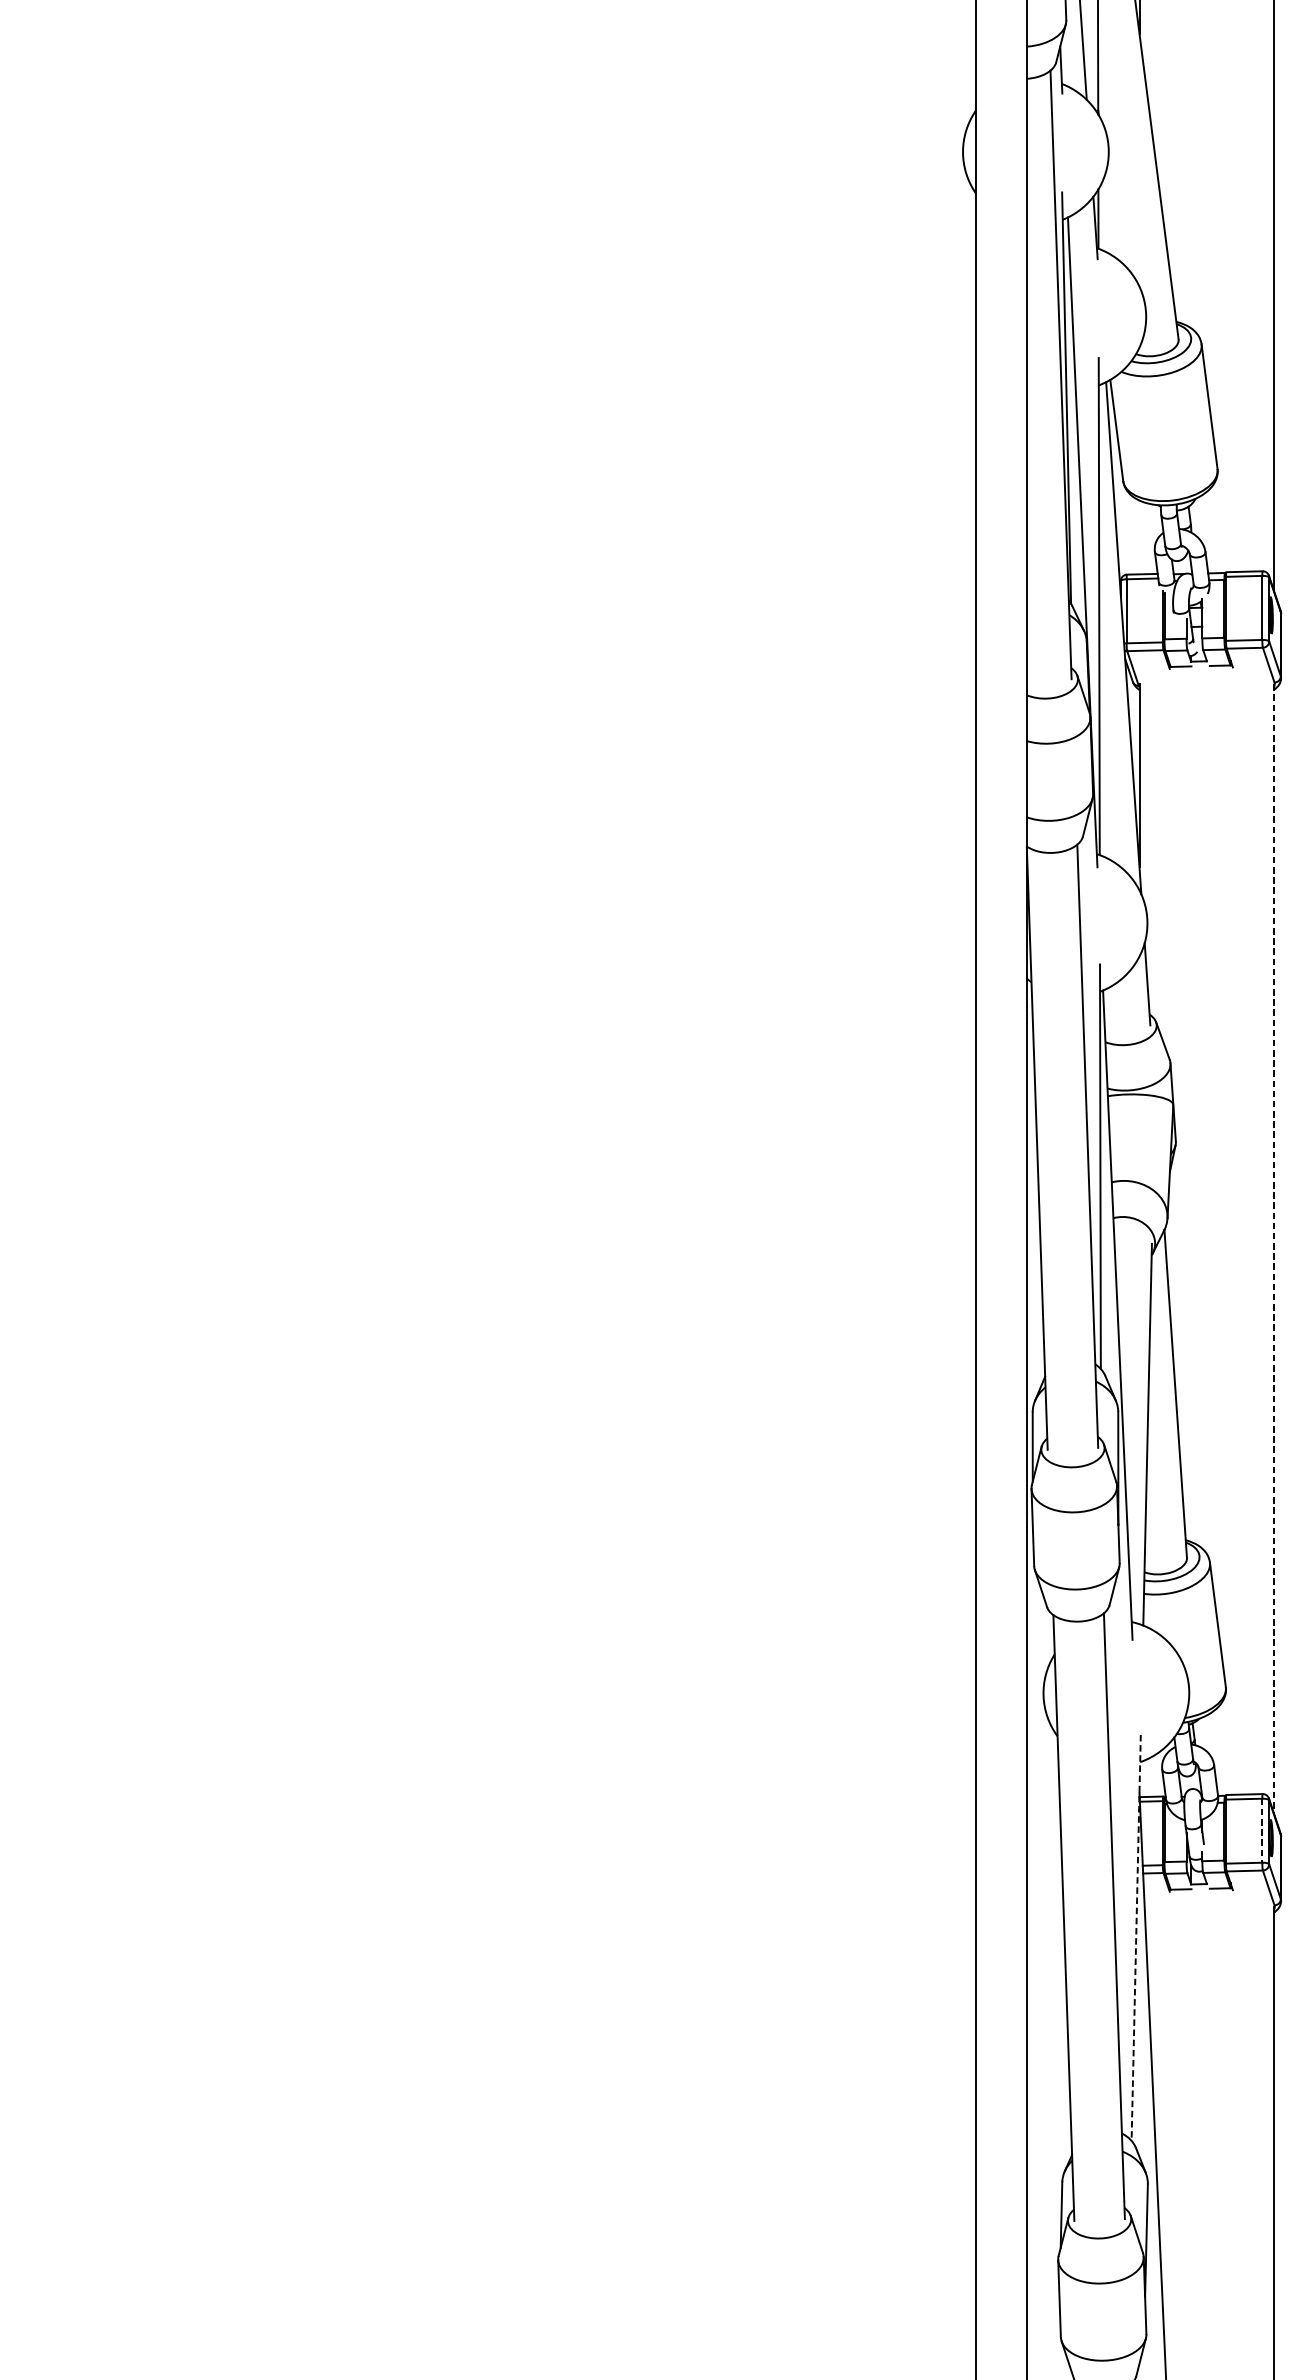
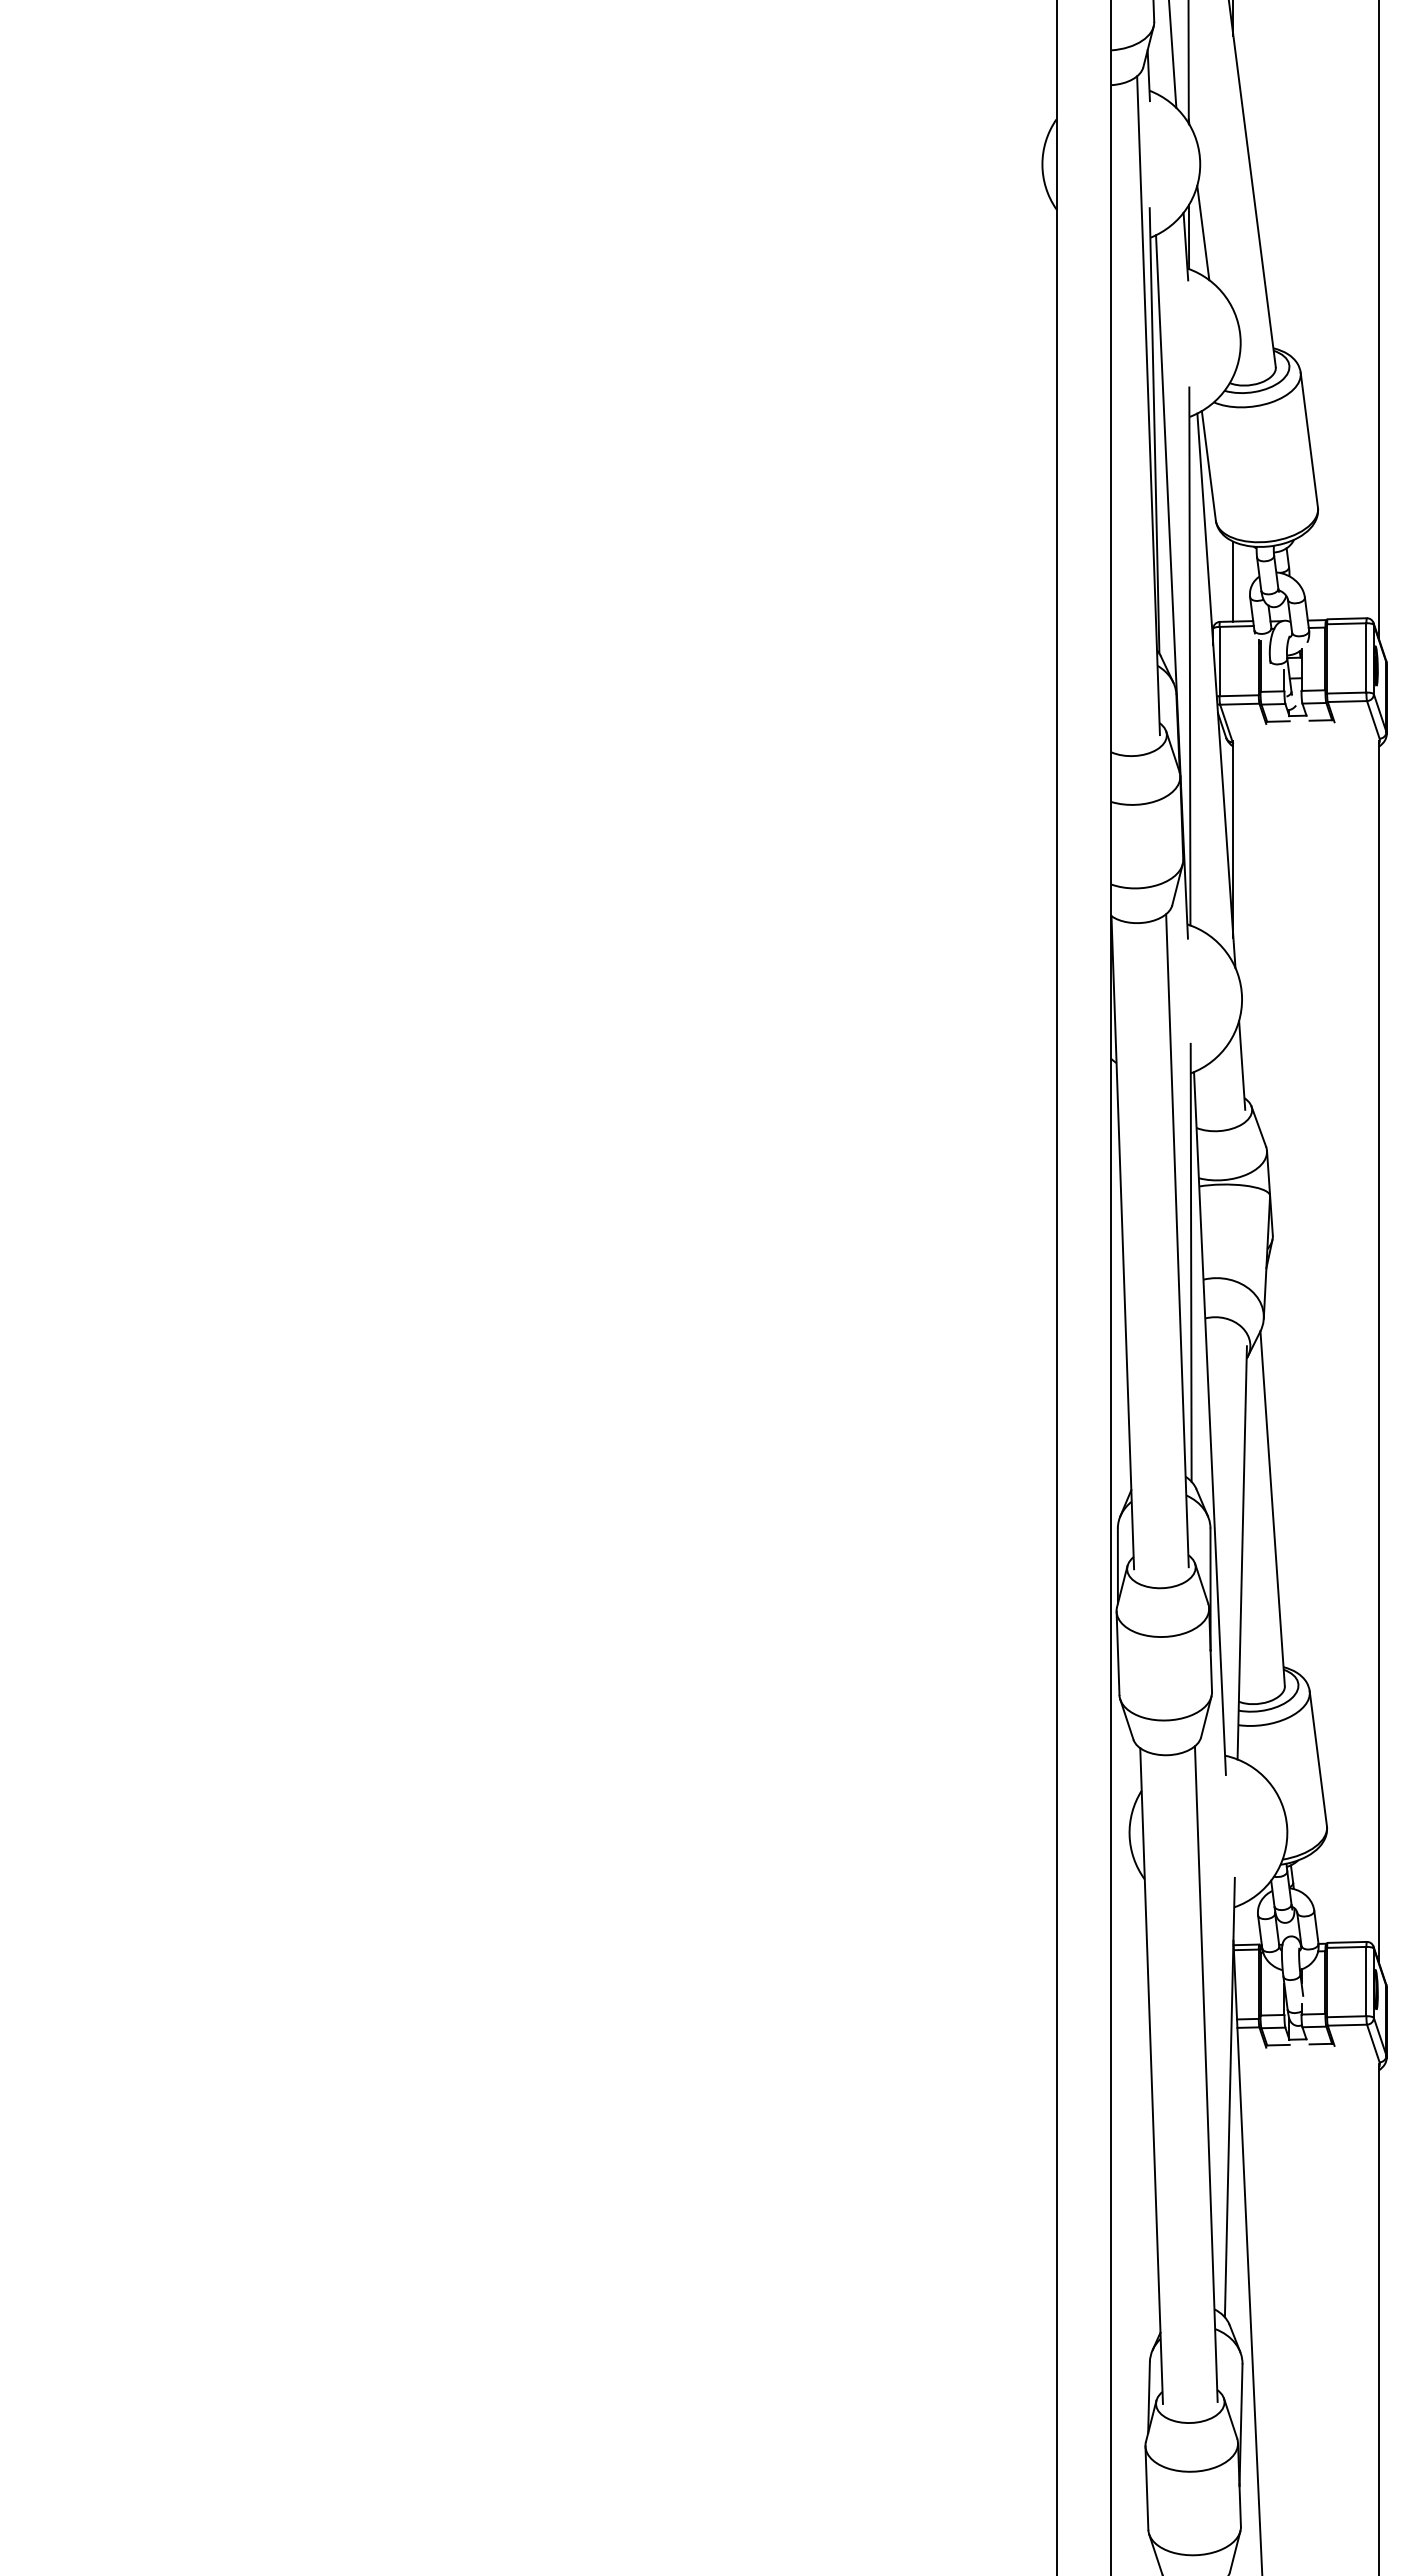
line: (1111, 214) -> (1203, 232), added
line: (1139, 537) -> (1233, 581), added
line: (1273, 1249) -> (1378, 1352), dashed -> solid
line: (1262, 1830) -> (1366, 1981), dashed -> solid
line: (1135, 1937) -> (1229, 2097), dashed -> solid

